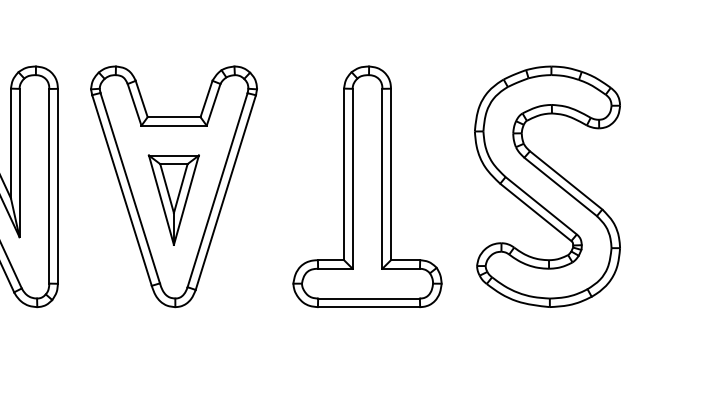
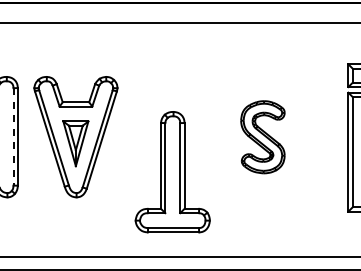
line: (49, 185) -> (13, 136), solid -> dashed
part: (366, 187) -> (172, 172), moved
part: (546, 187) -> (262, 137), size x0.6

